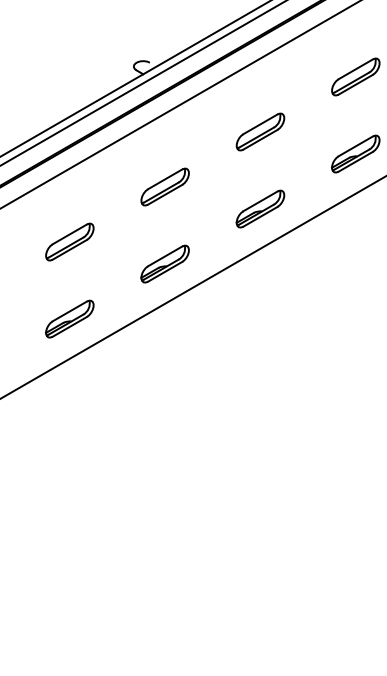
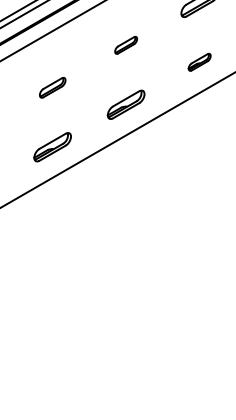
part: (164, 186) -> (125, 44), size x0.6
part: (260, 208) -> (199, 61), size x0.6
part: (69, 241) -> (52, 87), size x0.7

